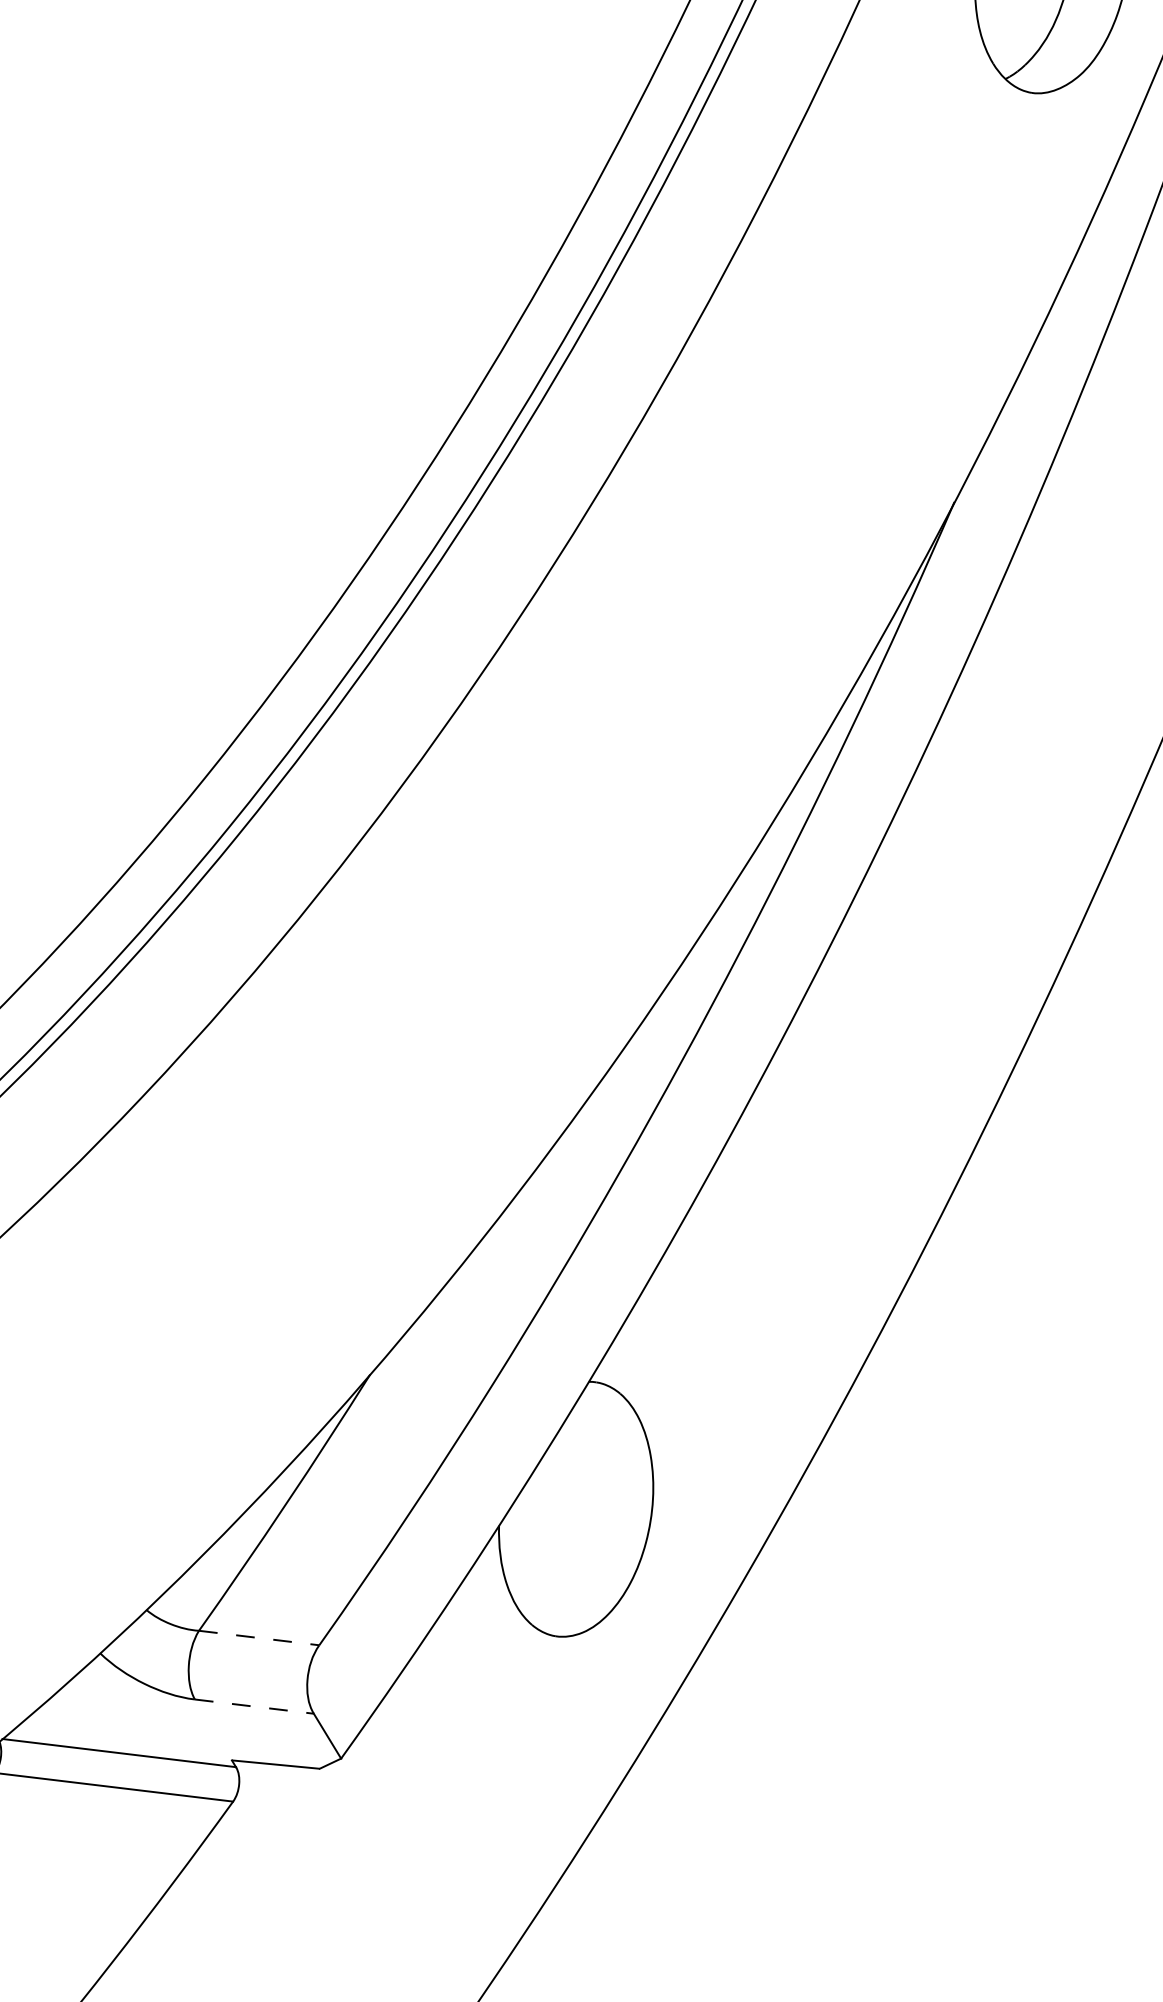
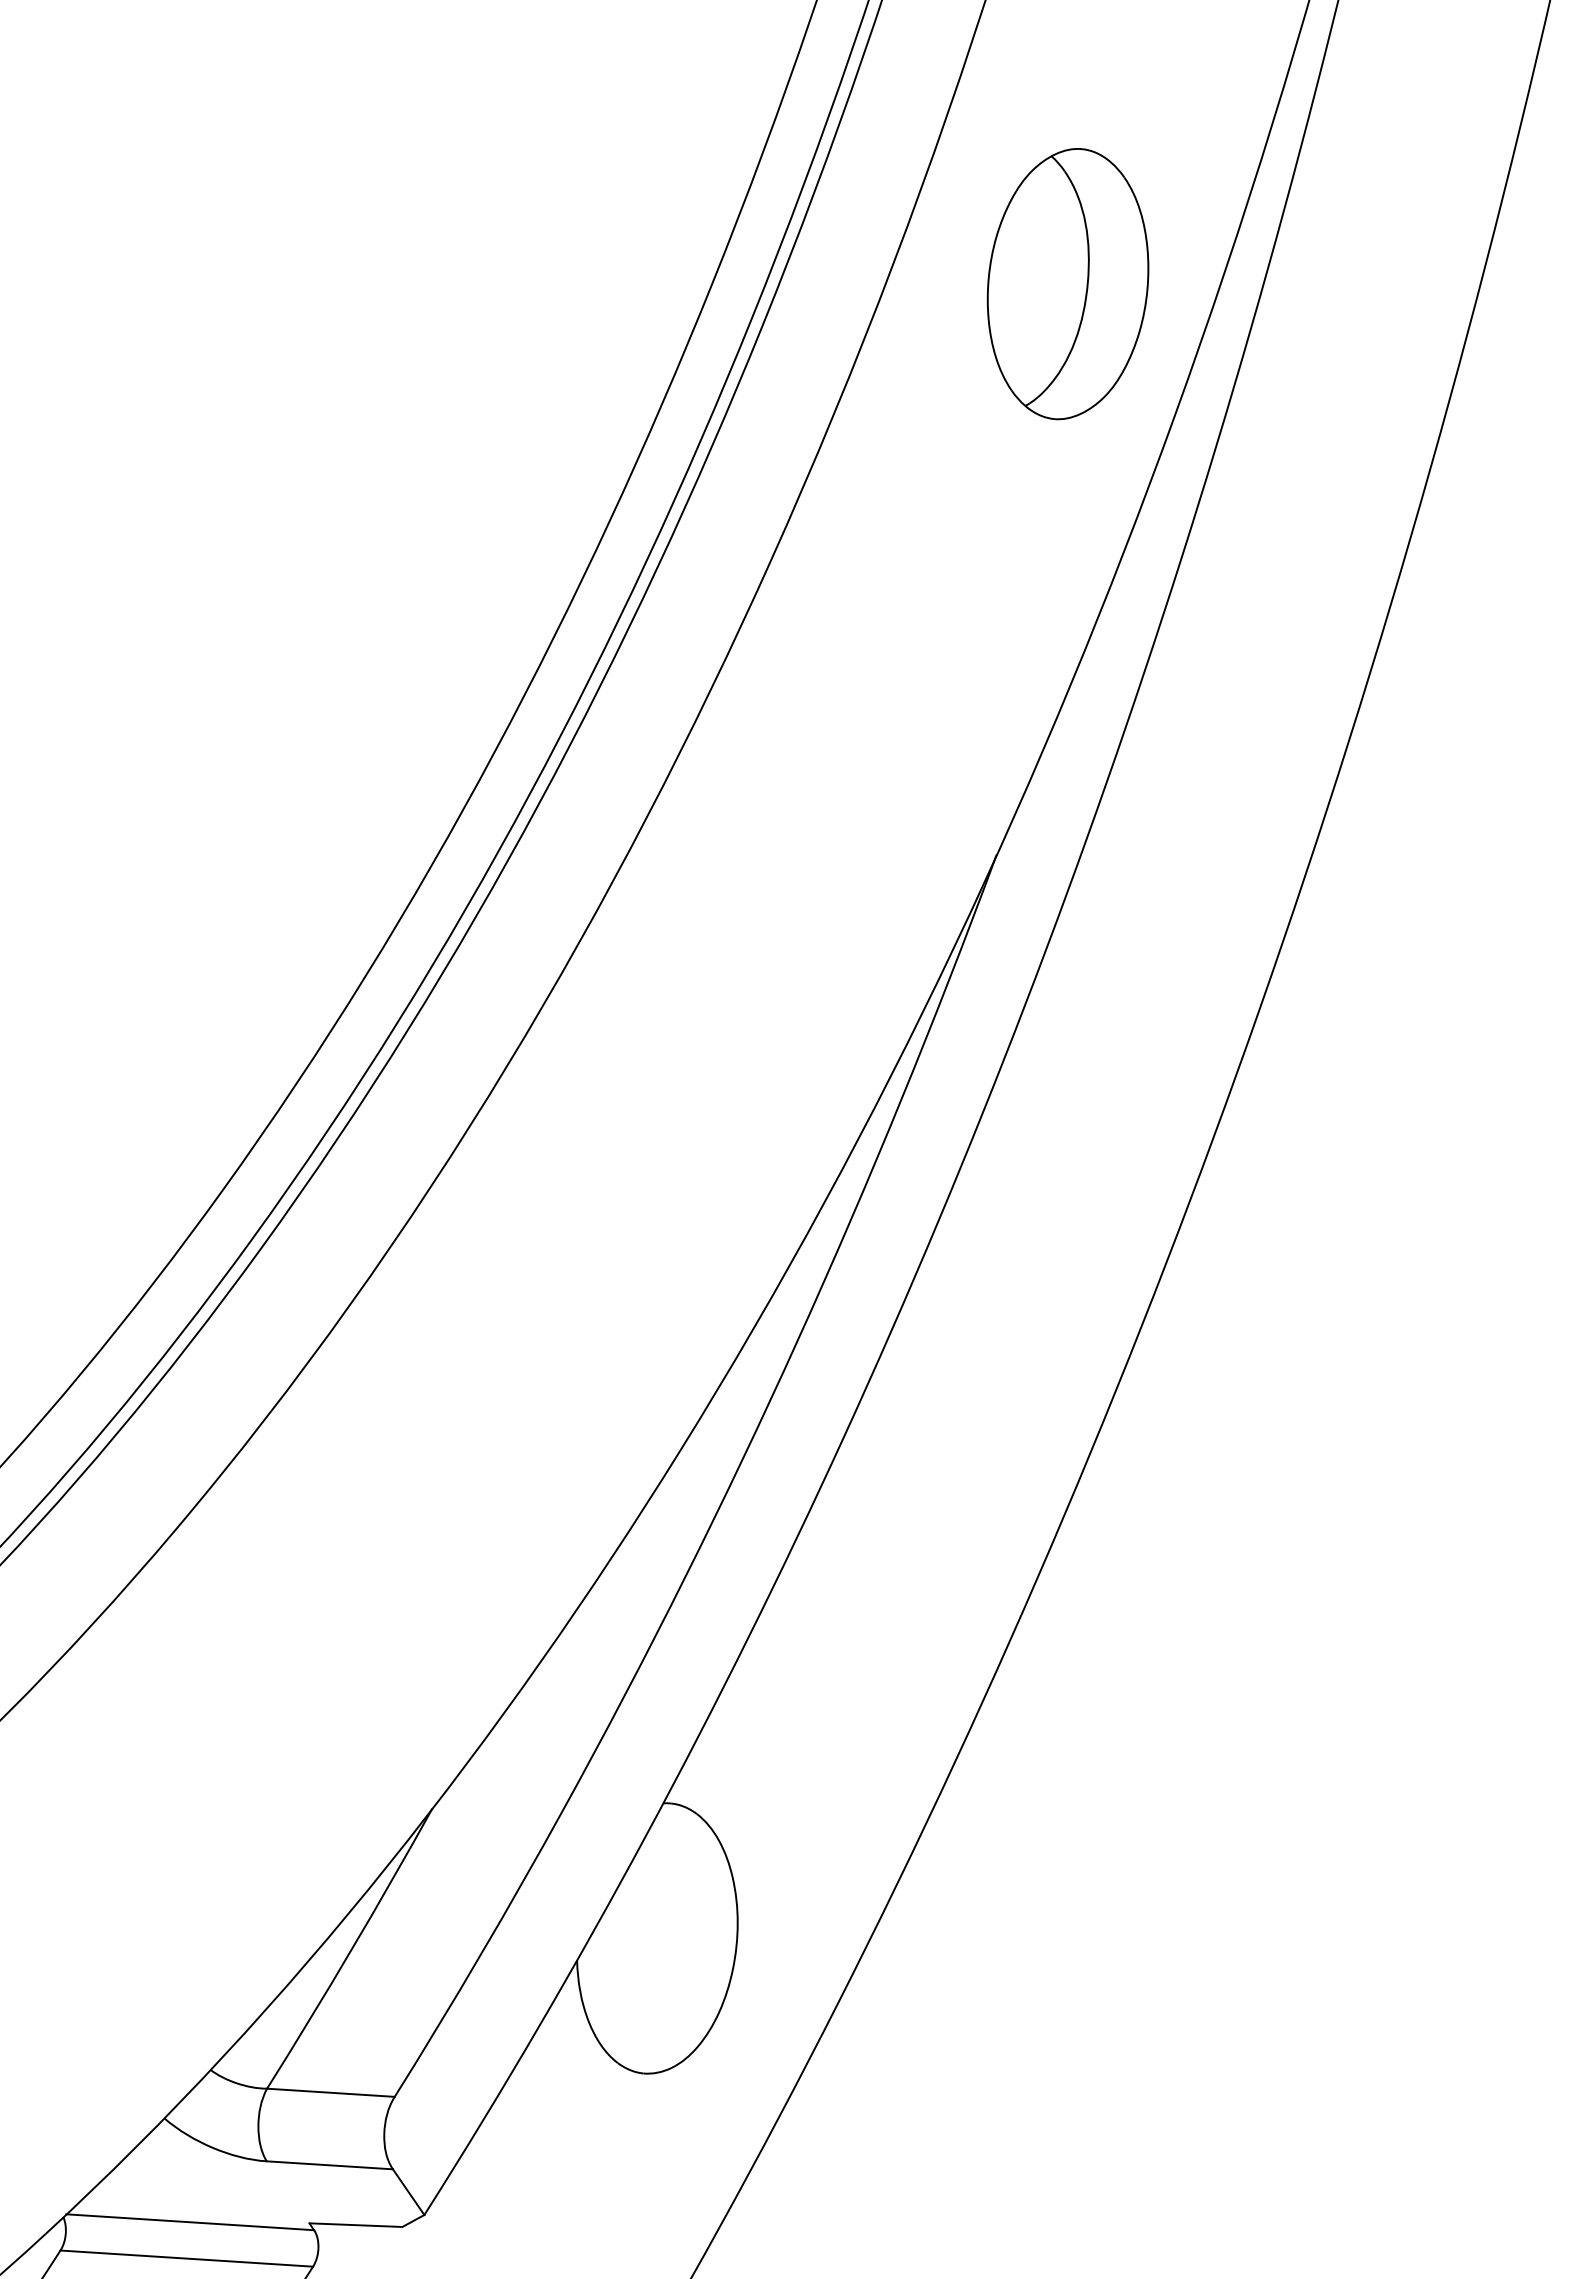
line: (258, 1637) -> (330, 2092), dashed -> solid
line: (254, 1706) -> (330, 2165), dashed -> solid

